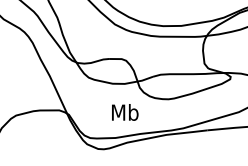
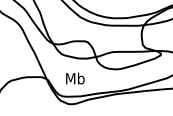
text: (125, 112) -> (75, 78), moved

